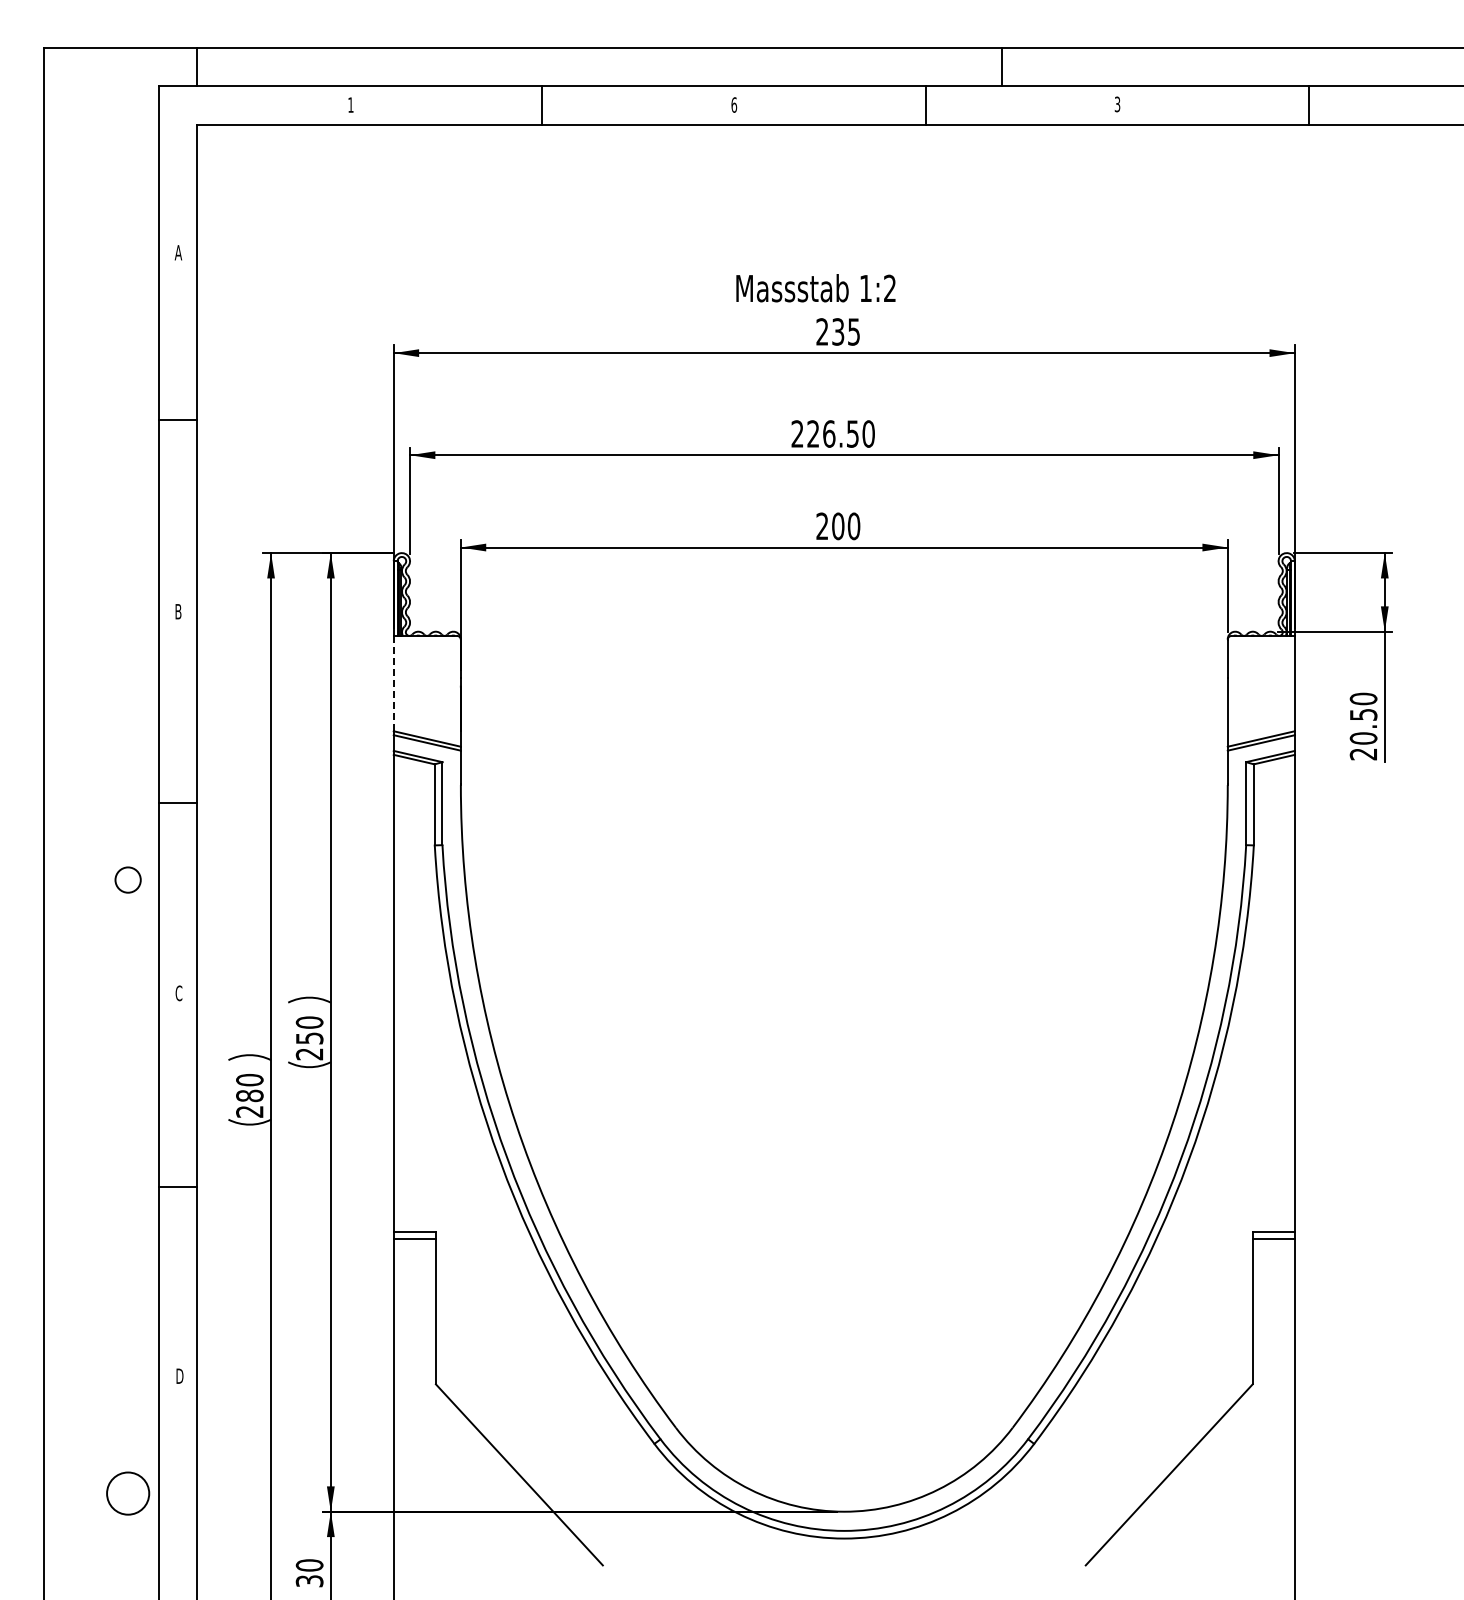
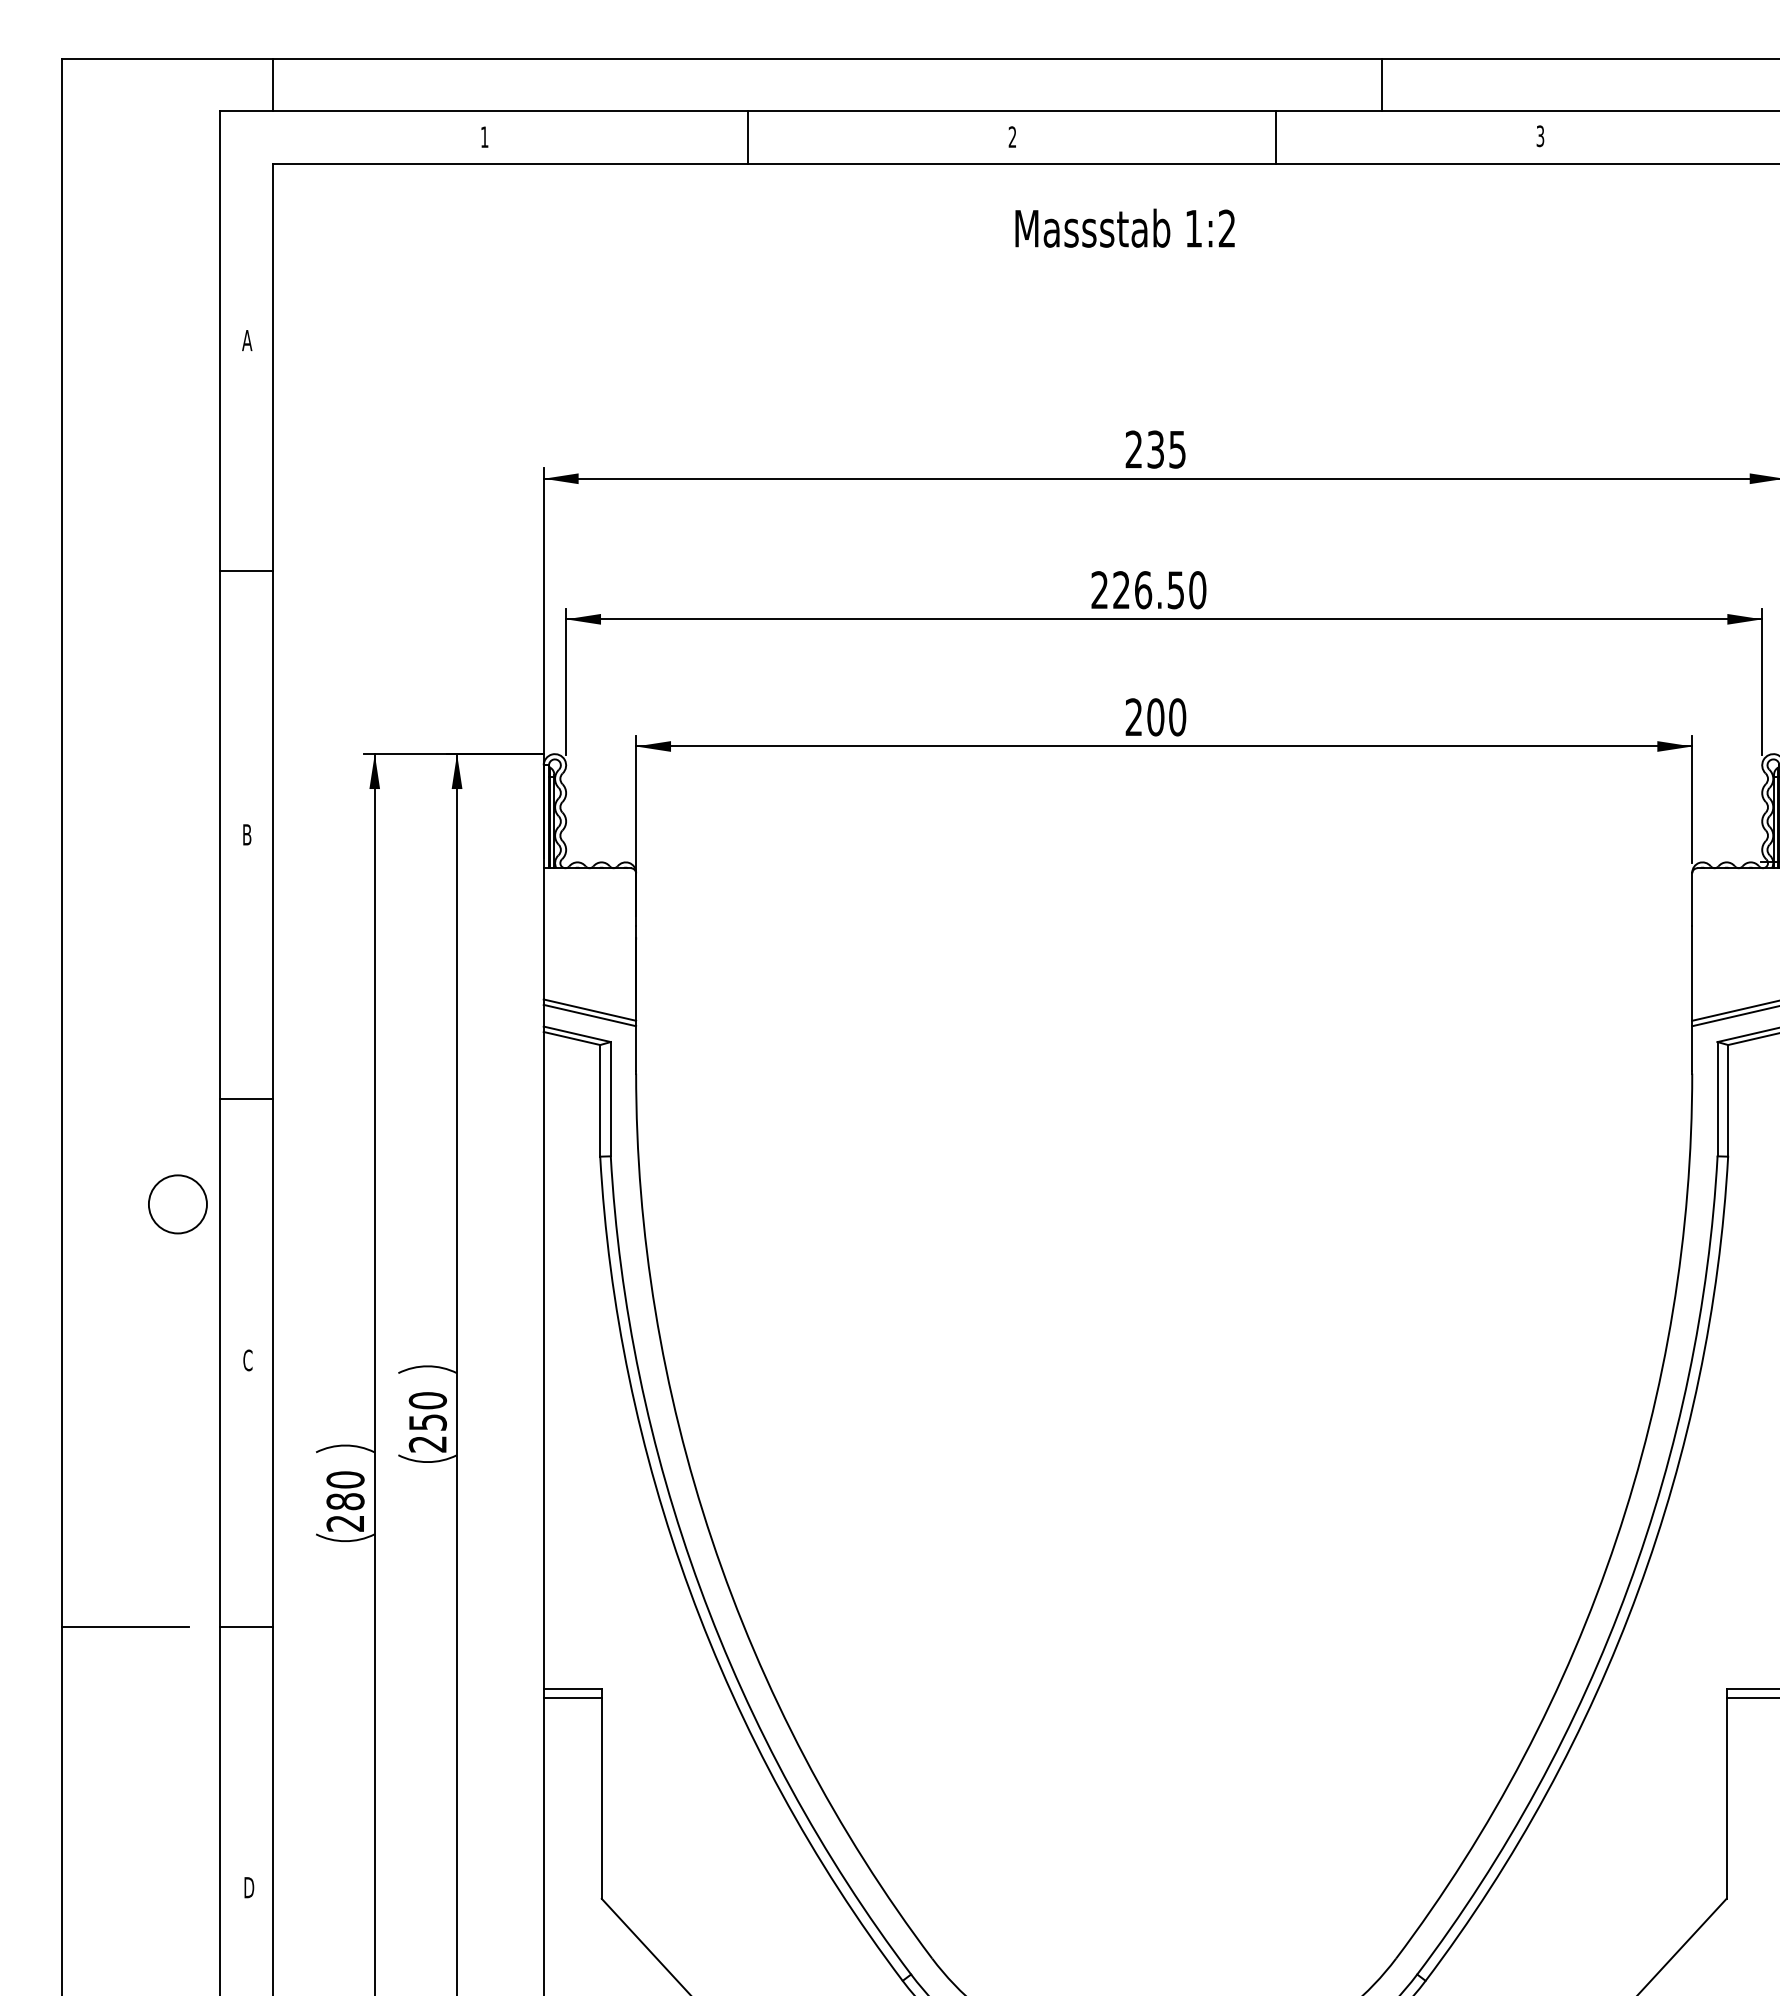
text: (734, 104) -> (1012, 136), 6 -> 2
text: (815, 288) -> (1124, 228), moved
line: (393, 683) -> (543, 933), dashed -> solid
circle: (128, 879) -> (178, 1203), size x1.67
line: (89, 1186) -> (124, 1626), added

